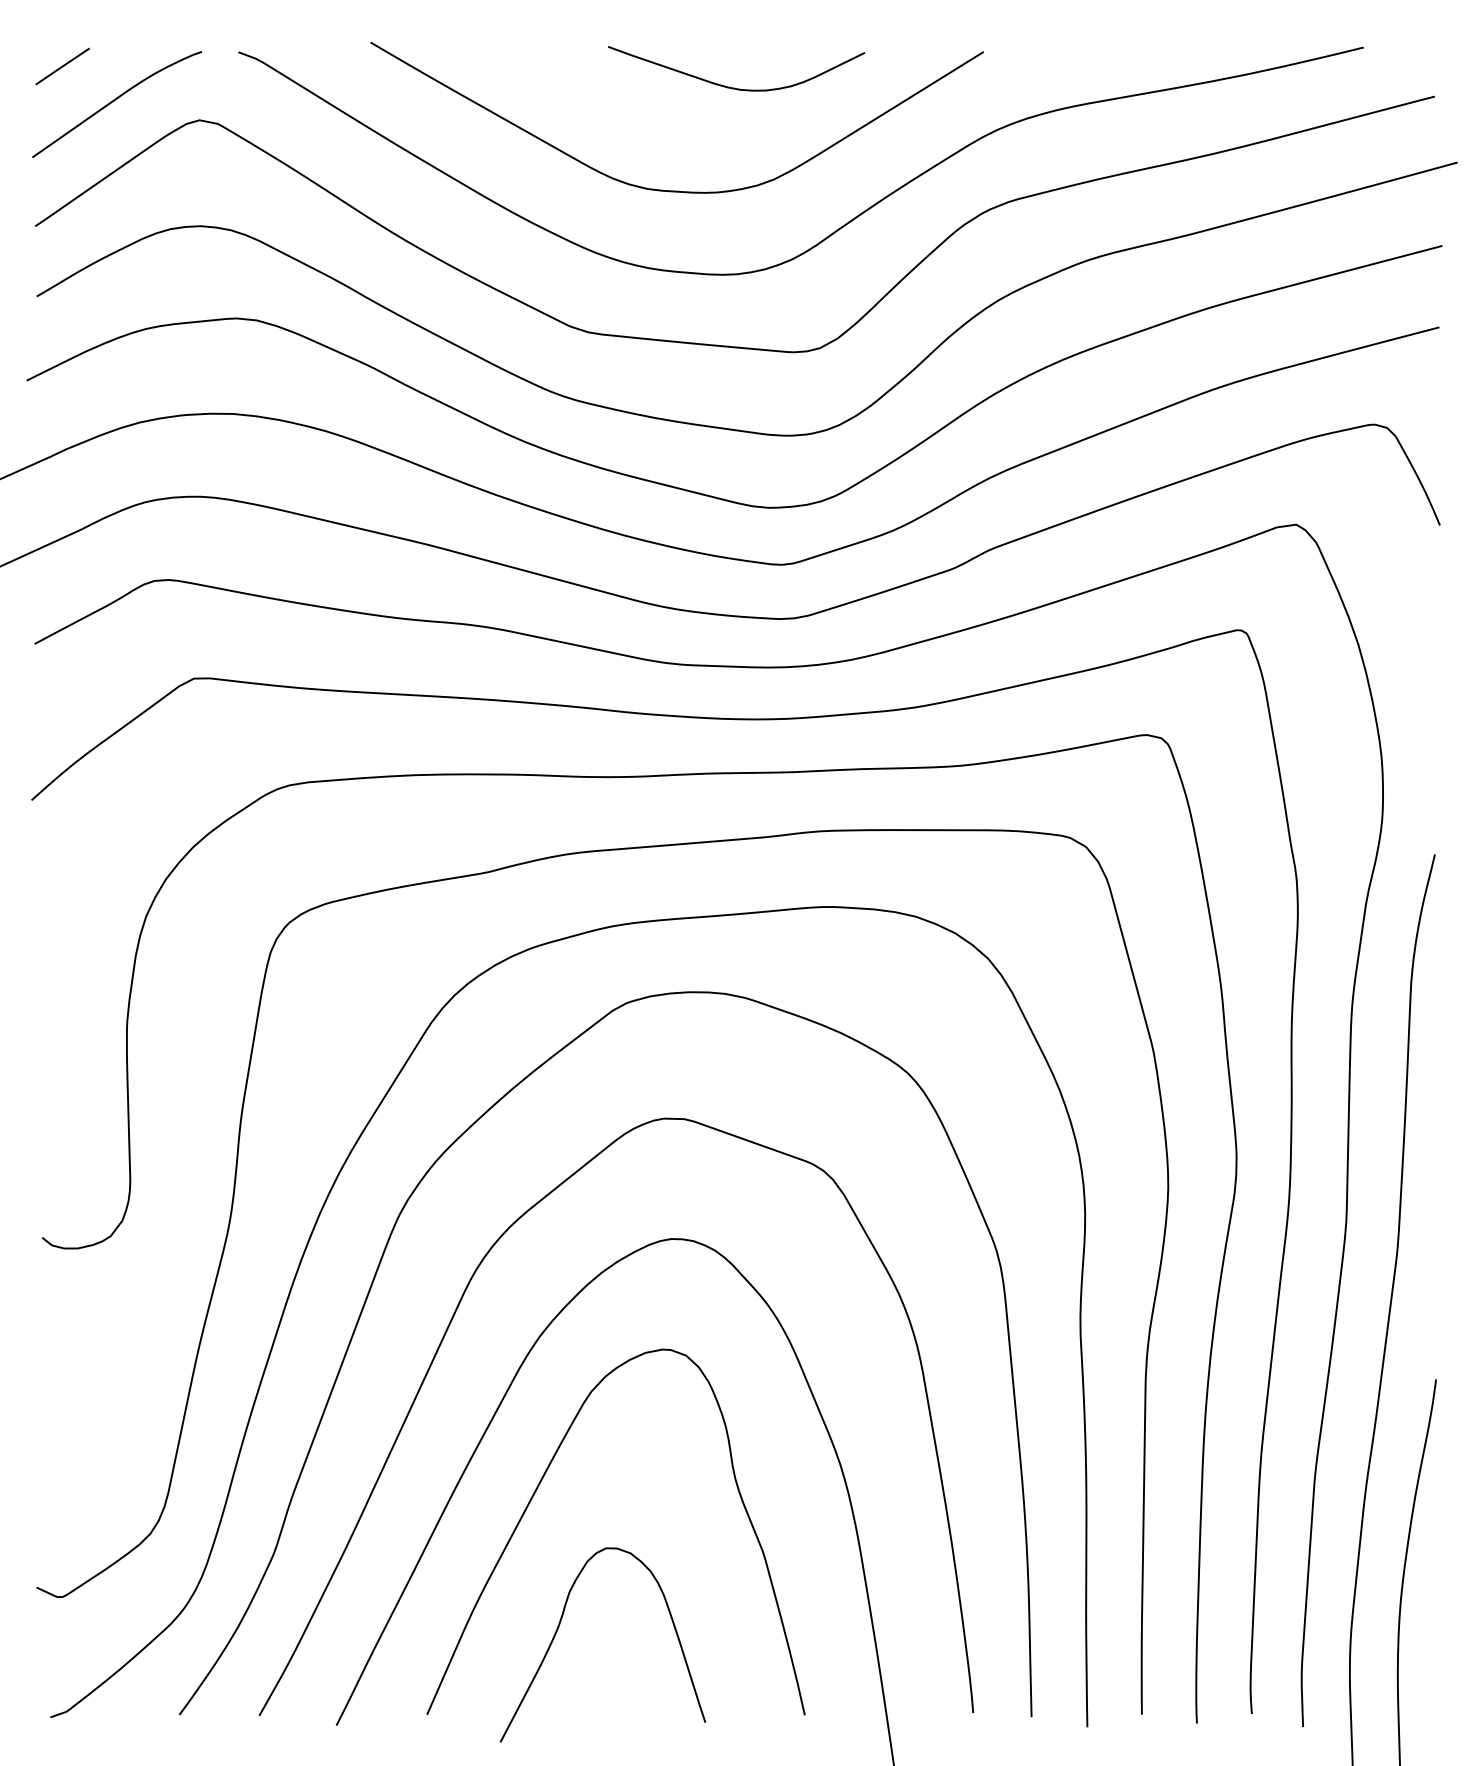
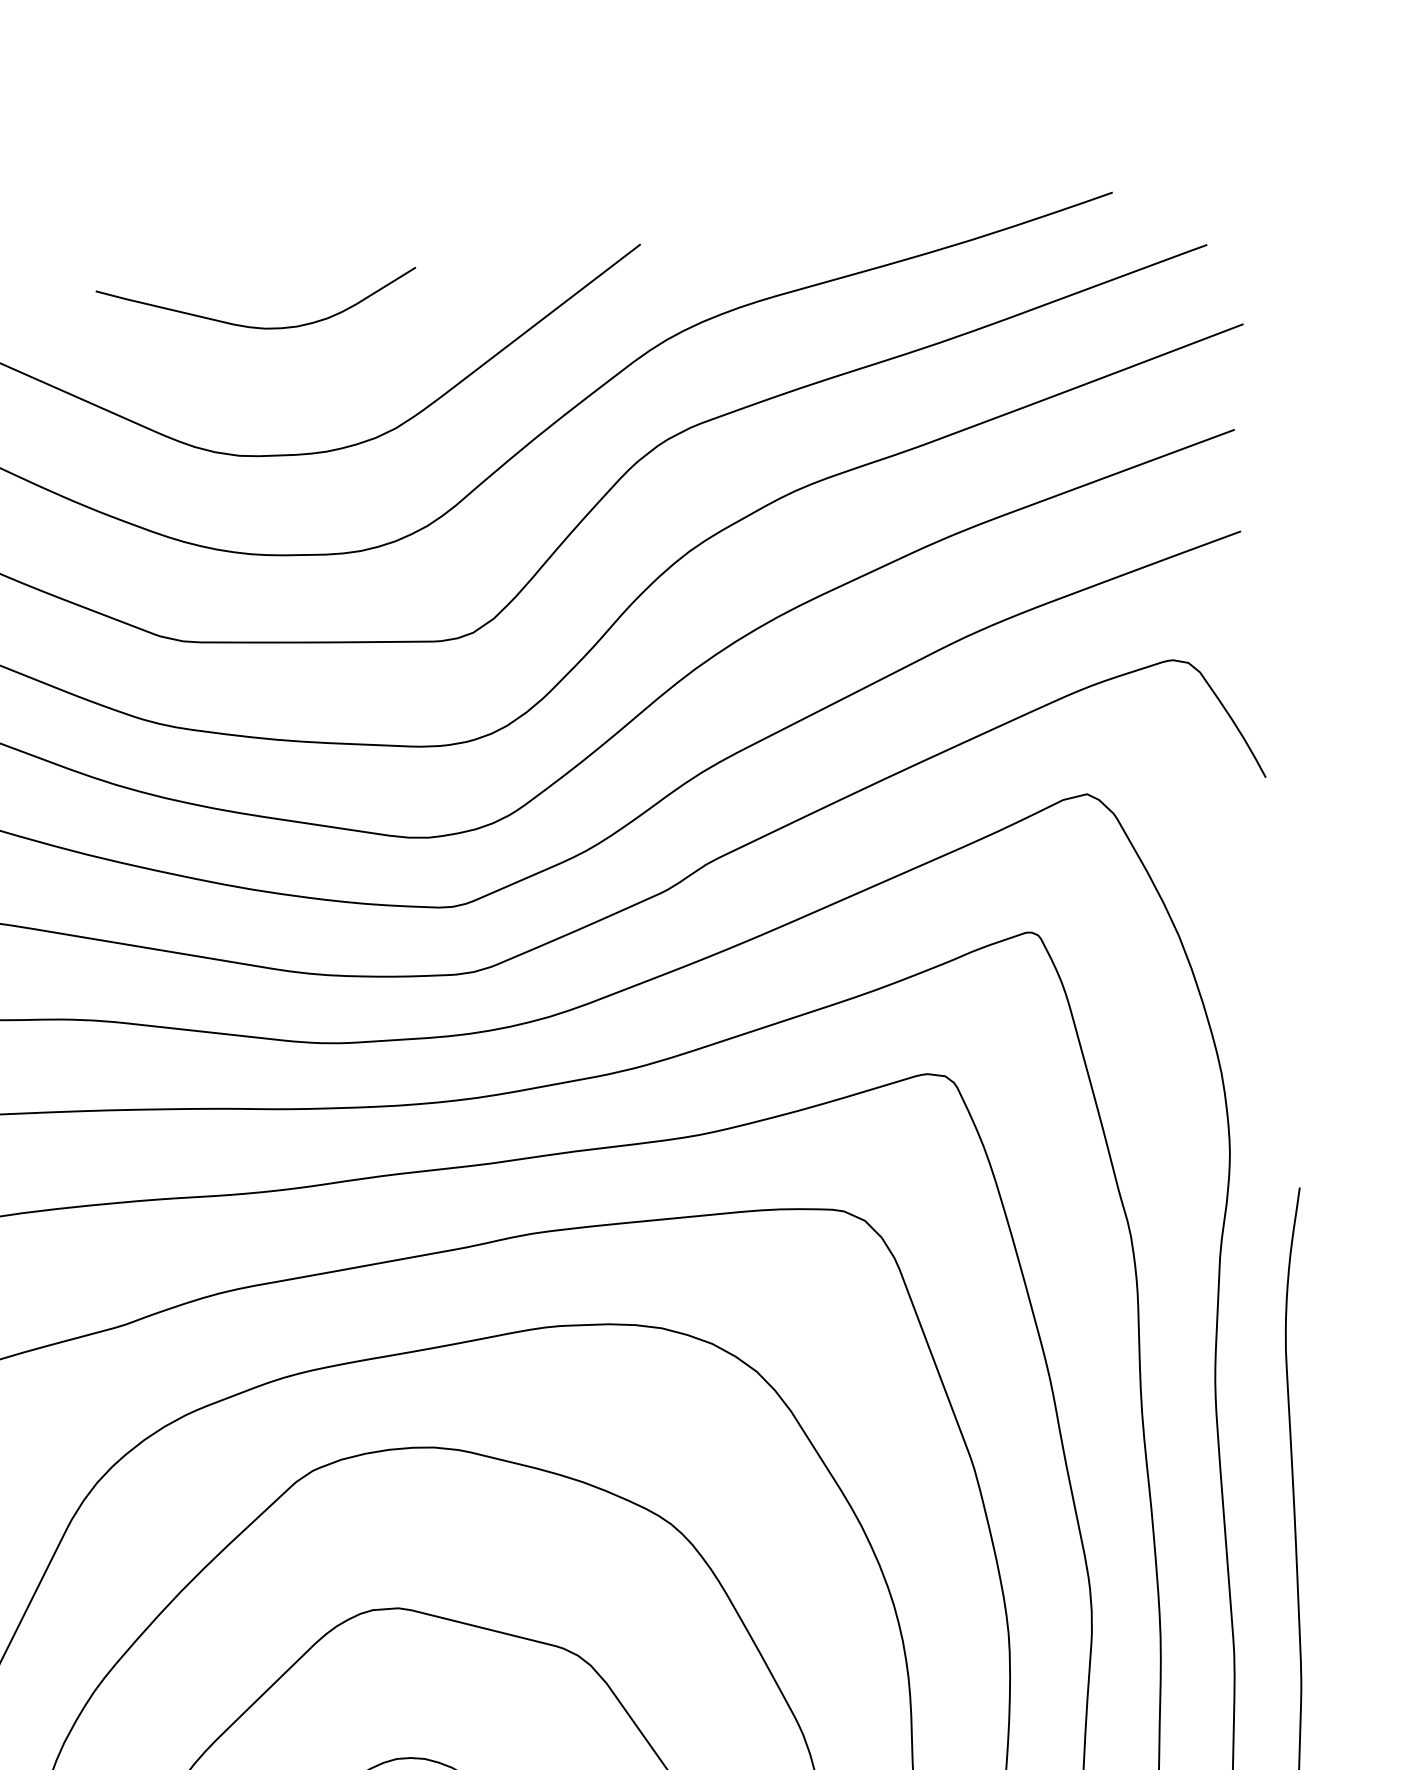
curve: (734, 87) -> (257, 326), moved

